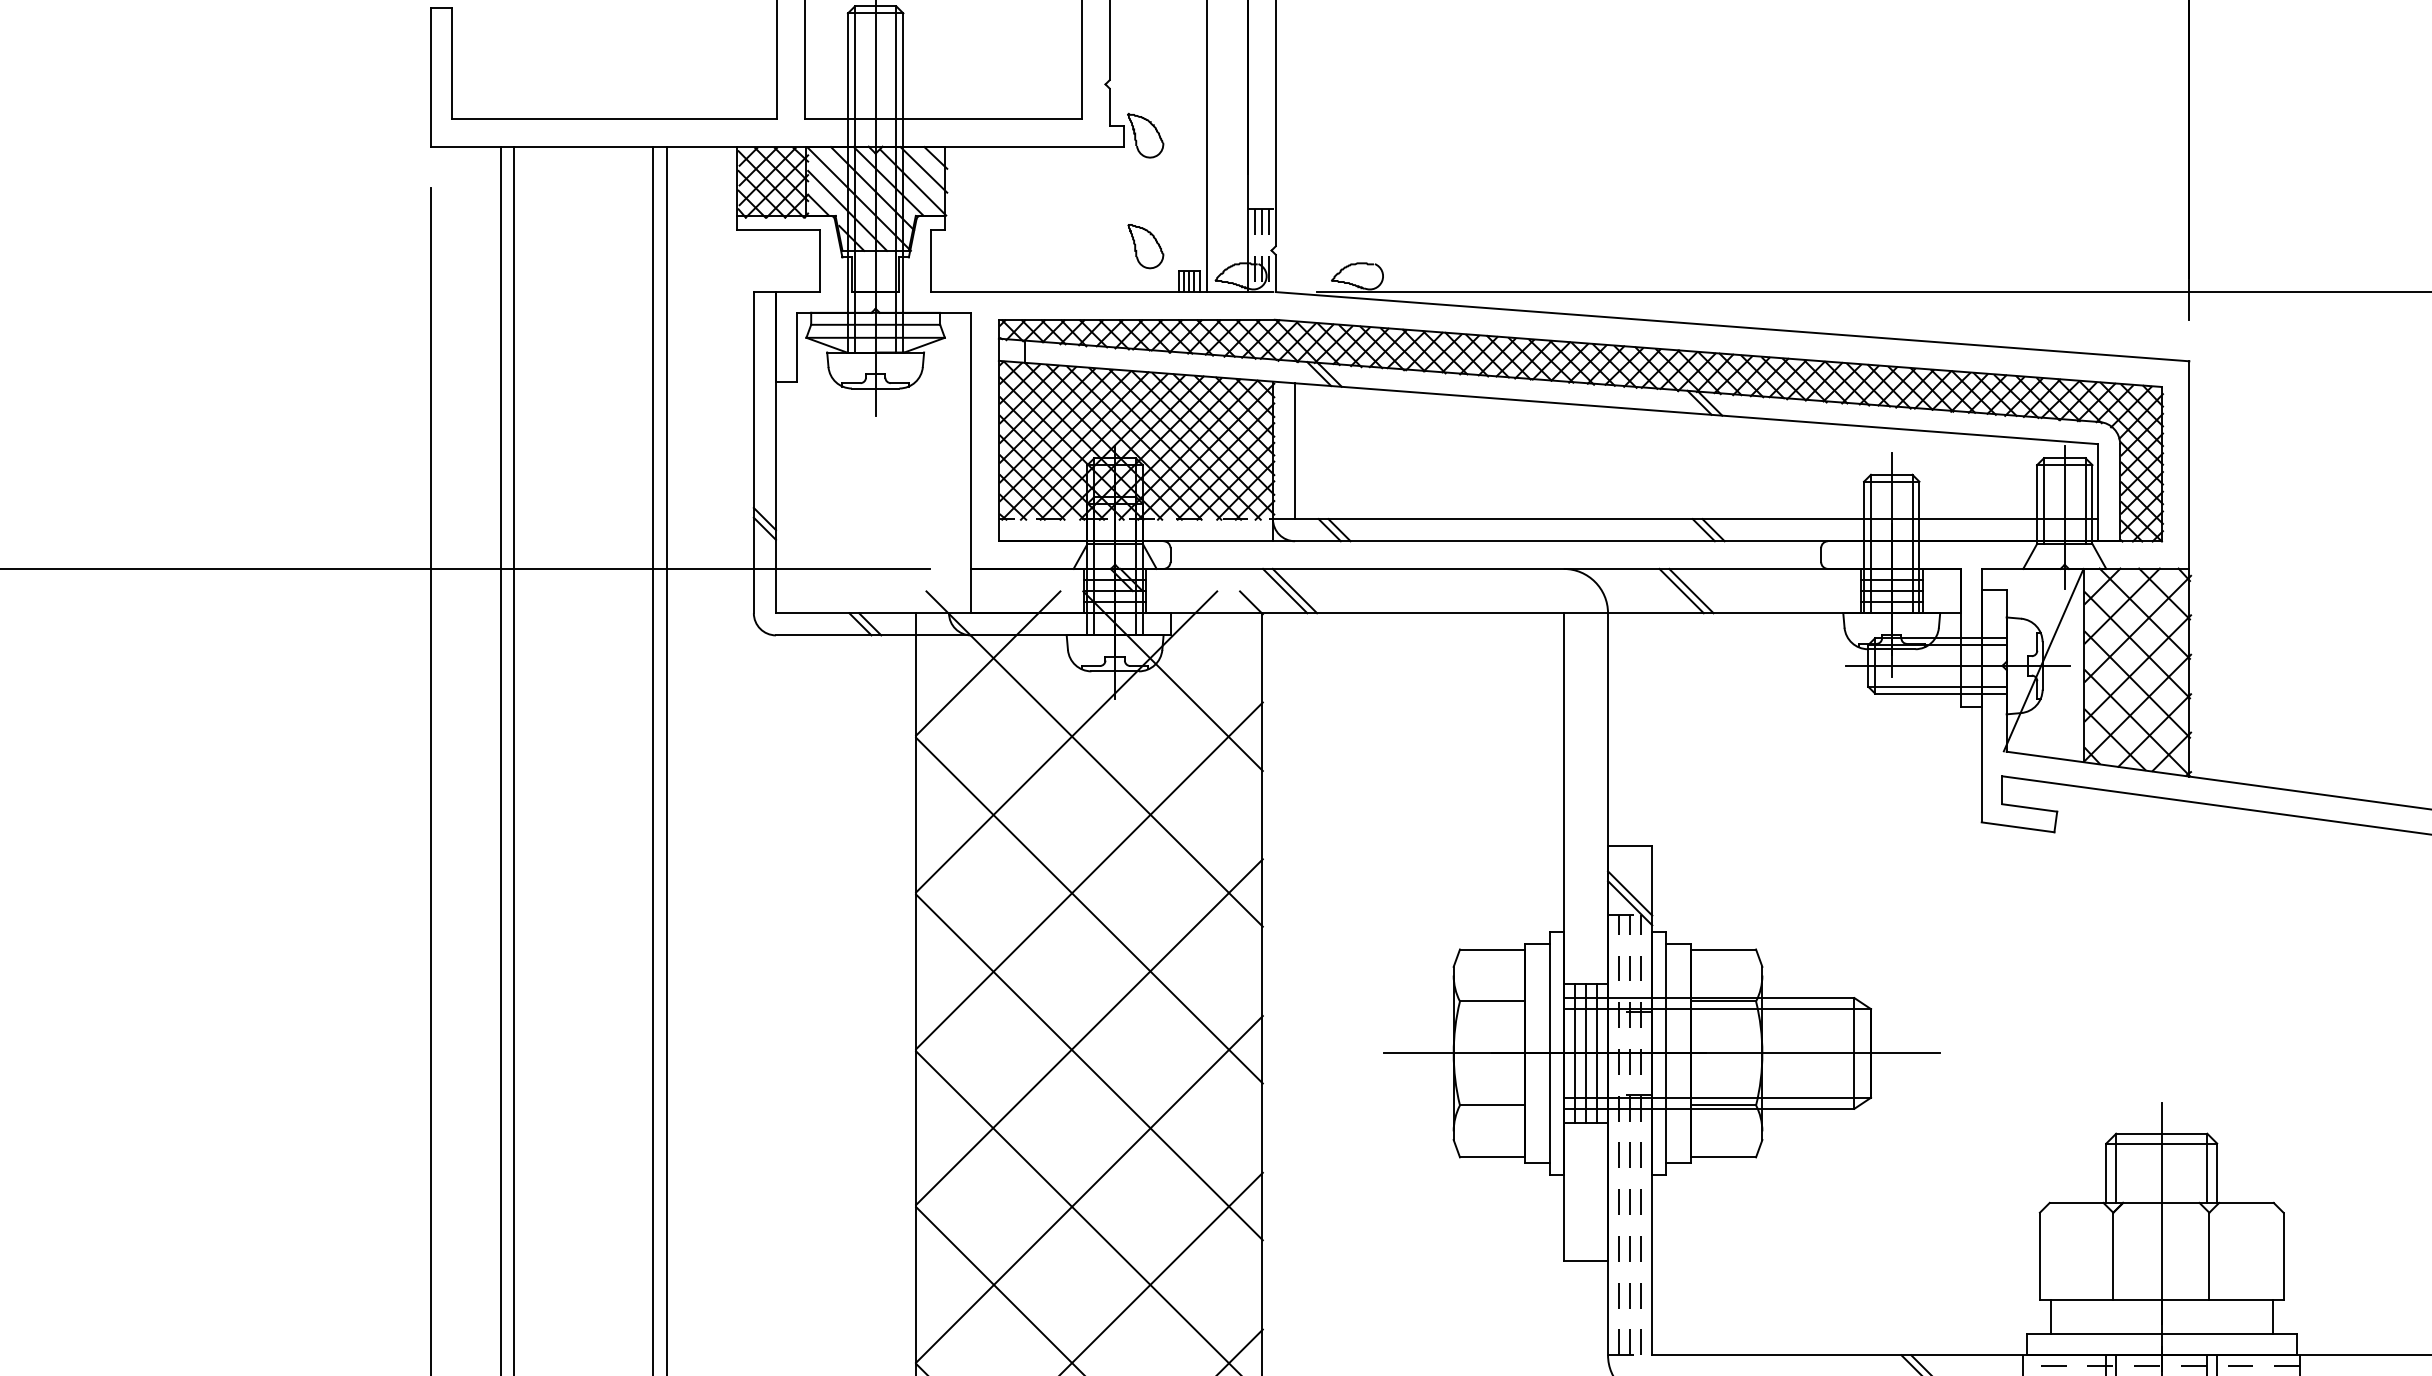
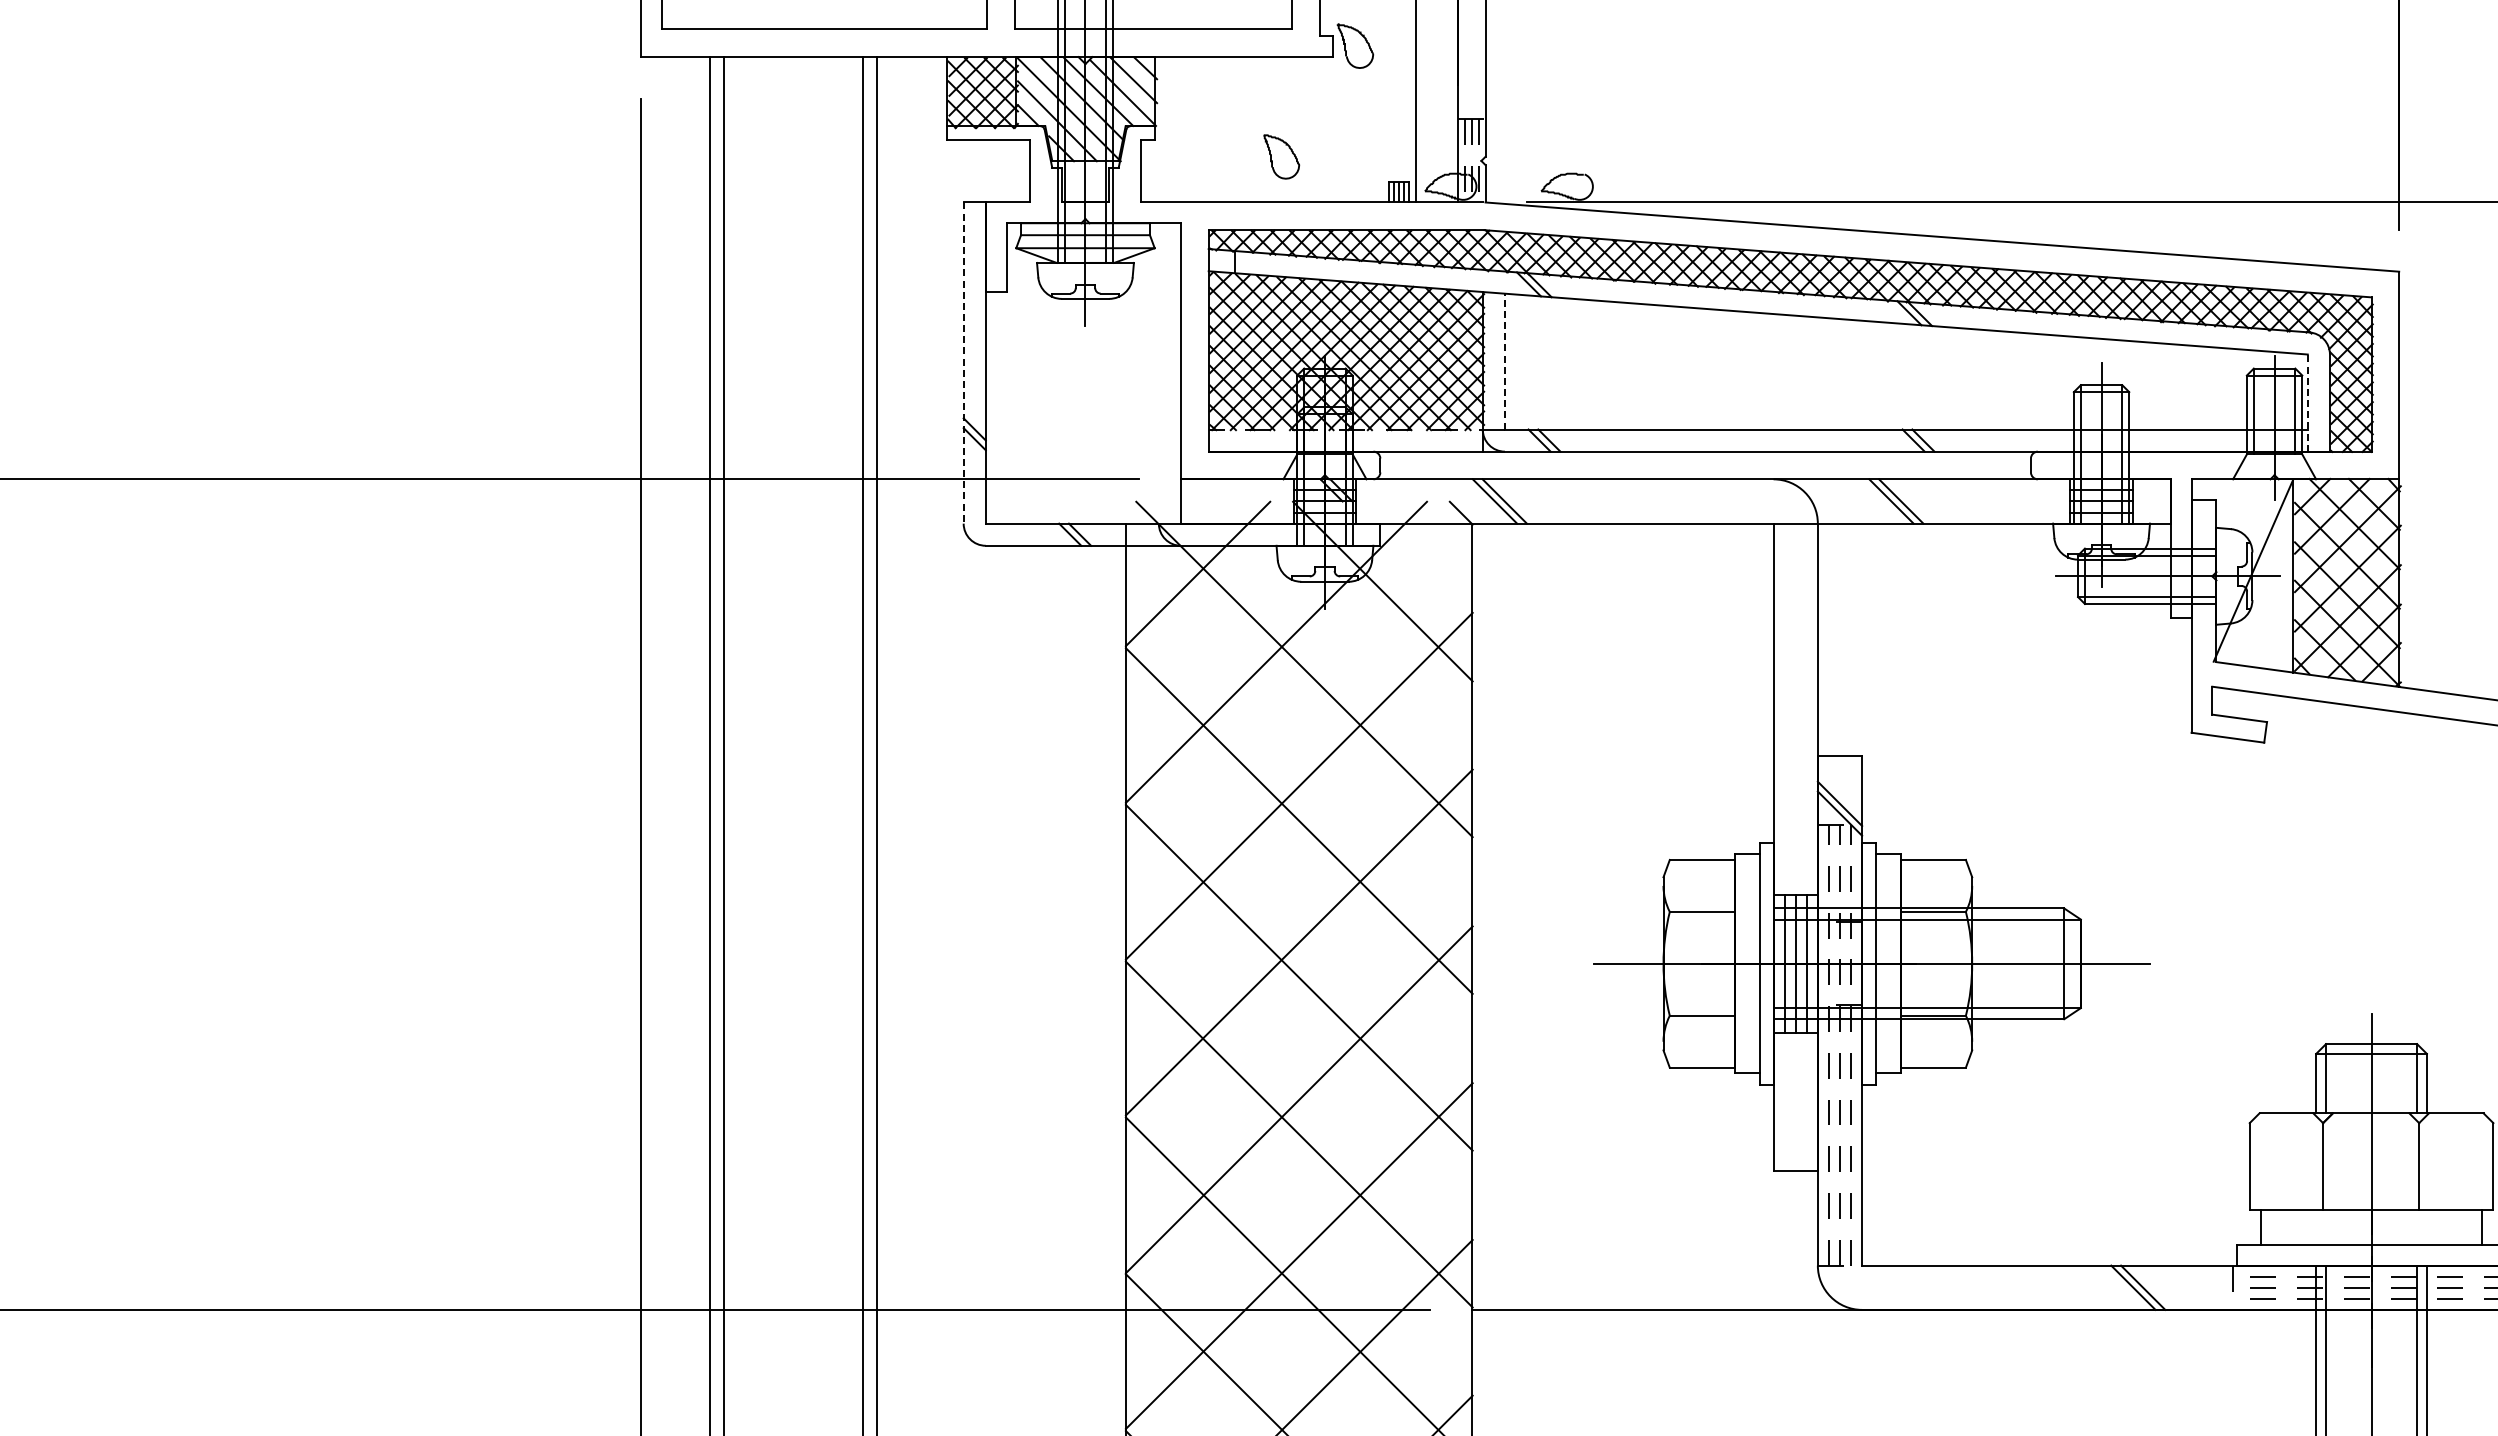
part: (1145, 246) -> (1281, 156), moved
line: (1295, 451) -> (1505, 361), solid -> dashed
line: (753, 453) -> (963, 363), solid -> dashed
line: (2097, 493) -> (2307, 403), solid -> dashed

